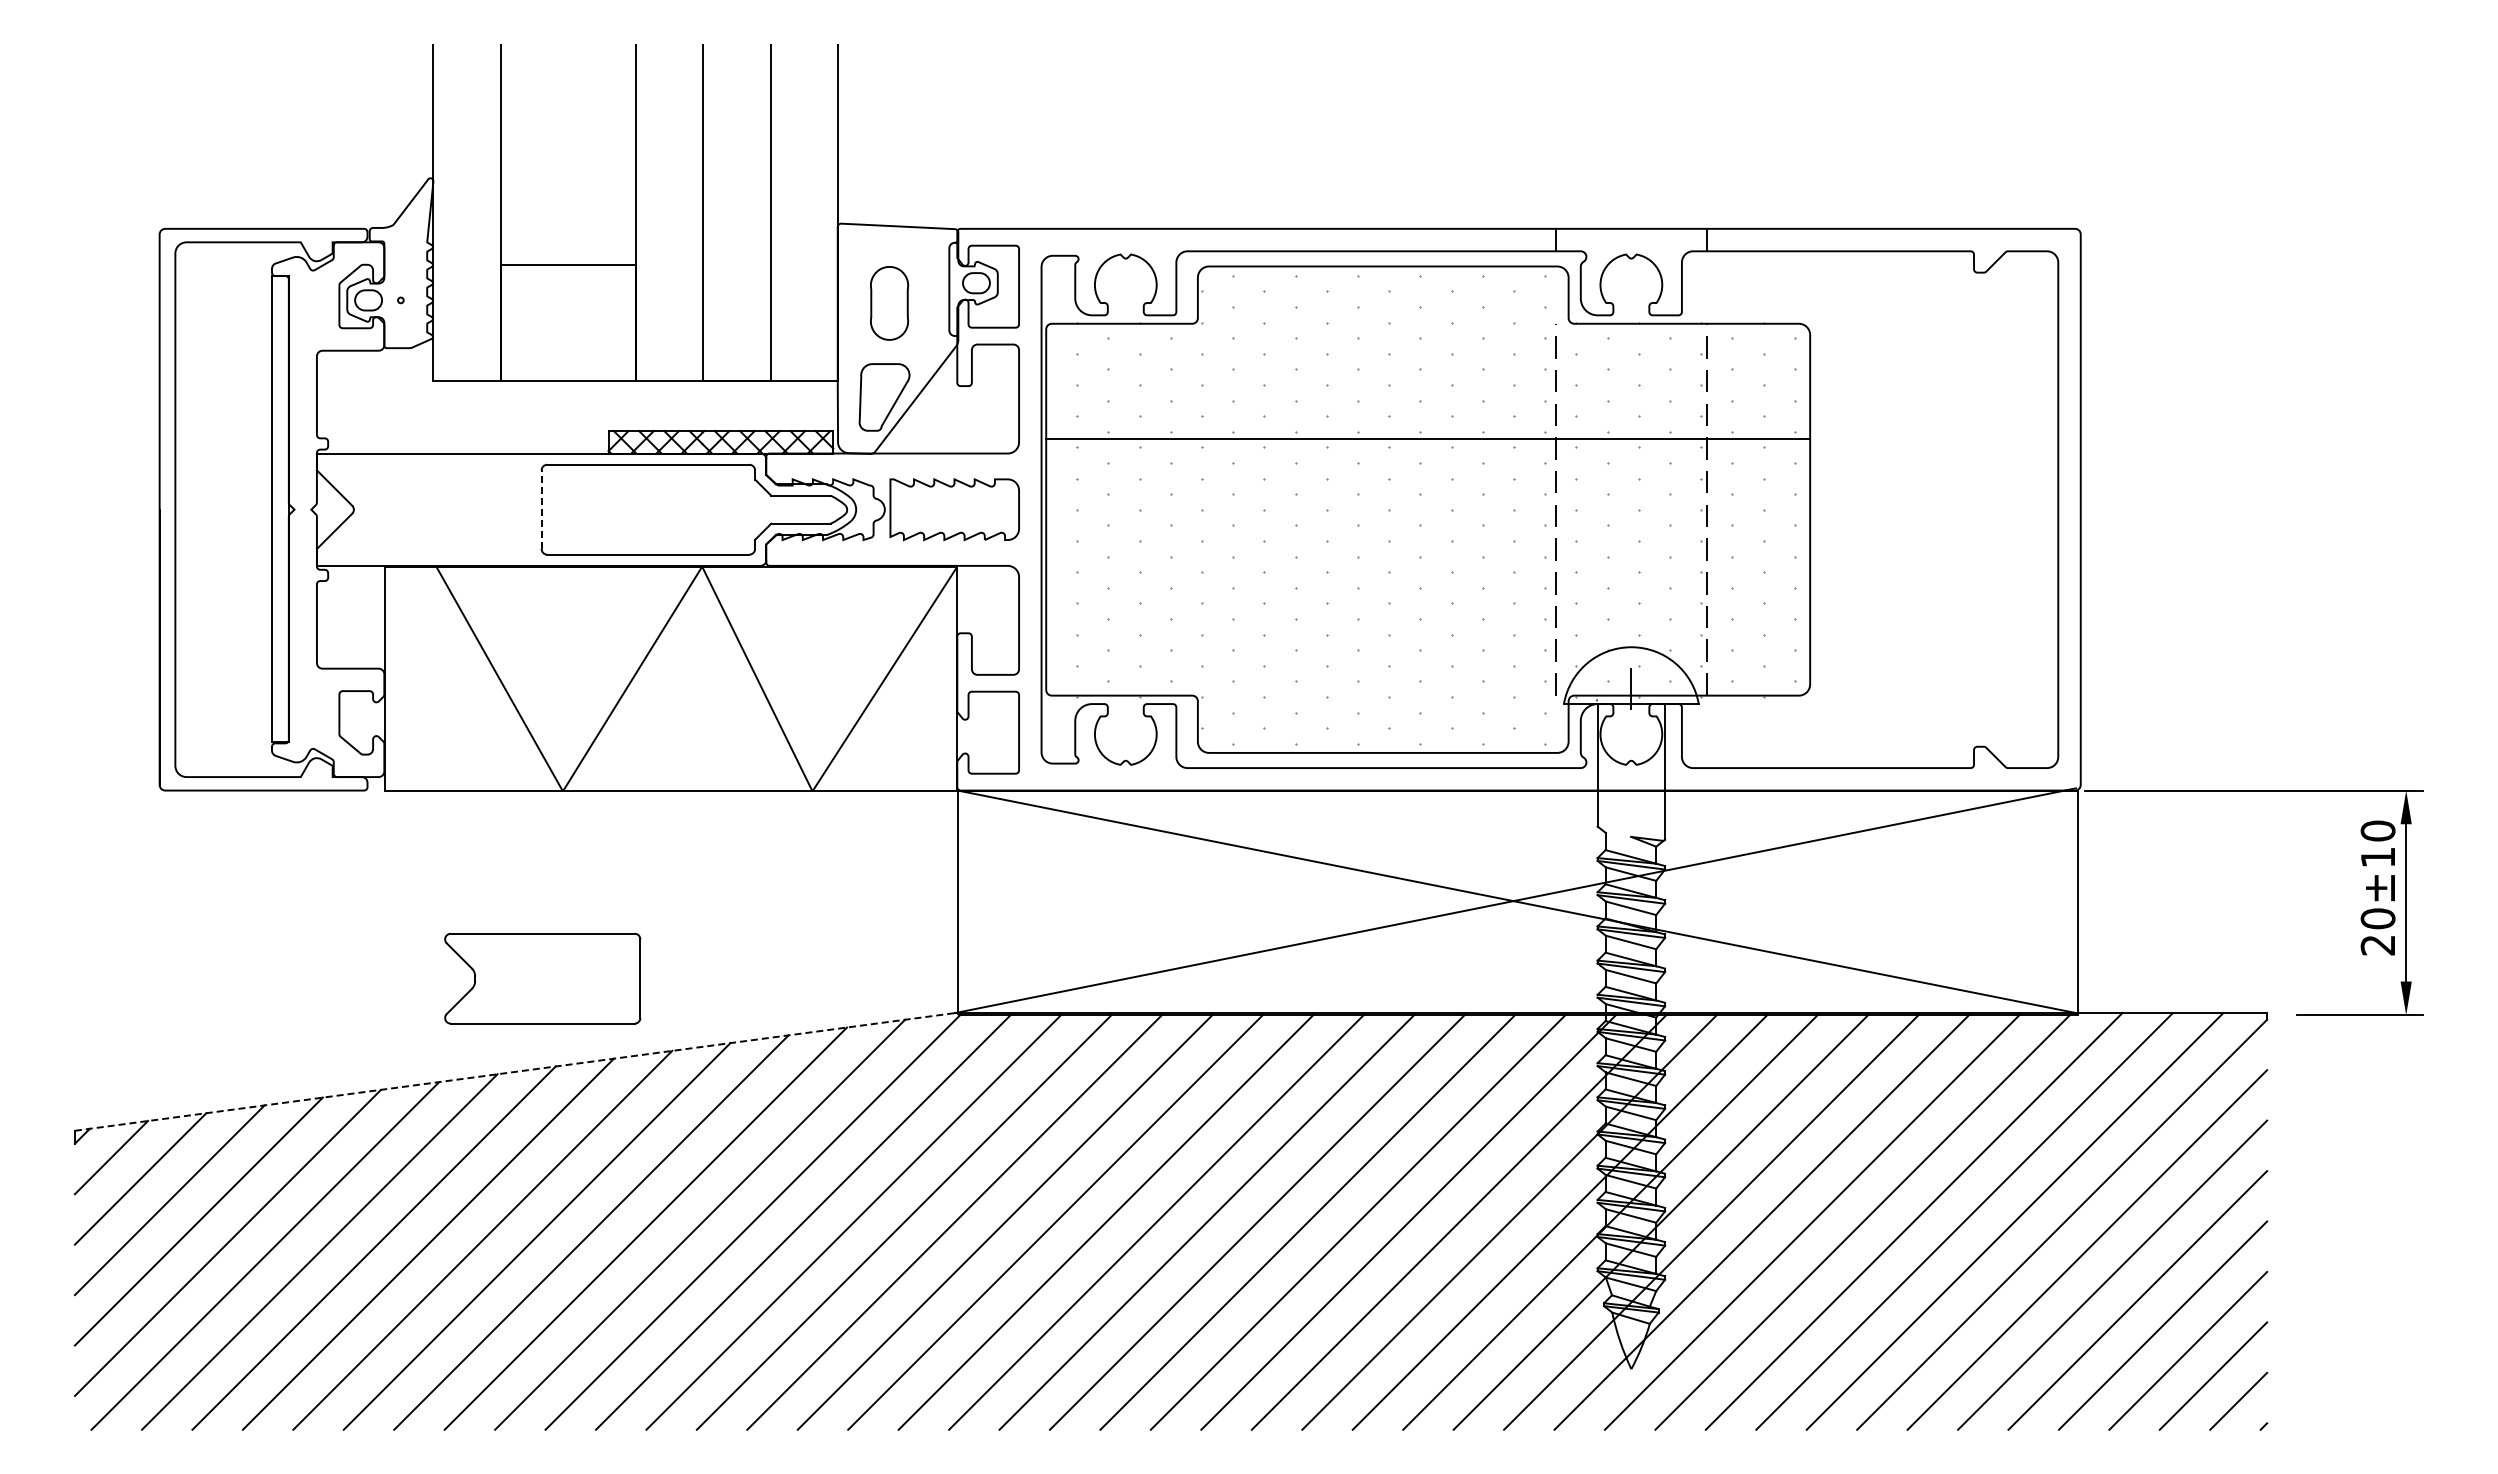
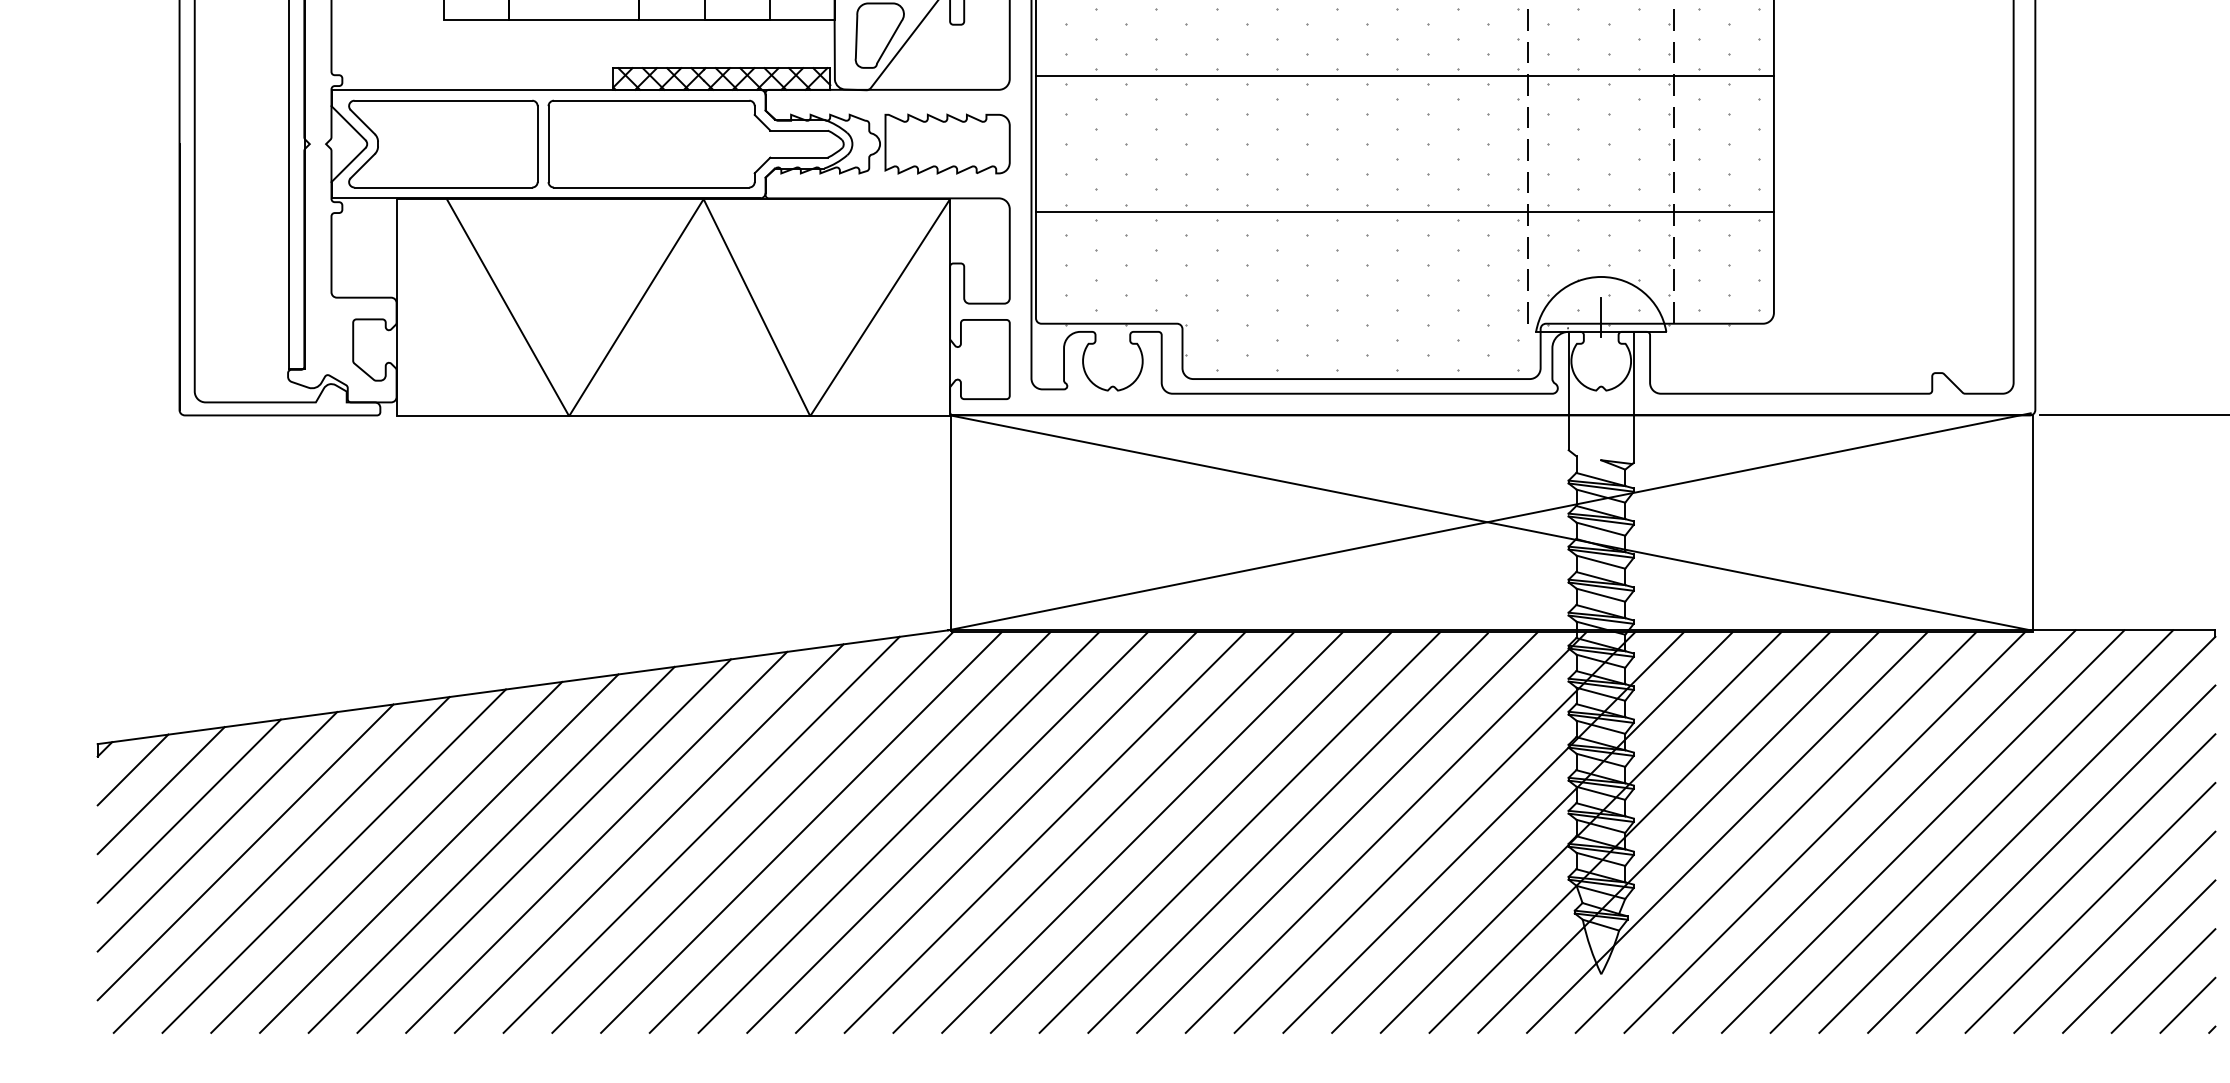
line: (541, 509) -> (548, 143), dashed -> solid
line: (1428, 579) -> (1405, 211), added
part: (542, 978) -> (443, 143), moved
line: (515, 1071) -> (523, 686), dashed -> solid

